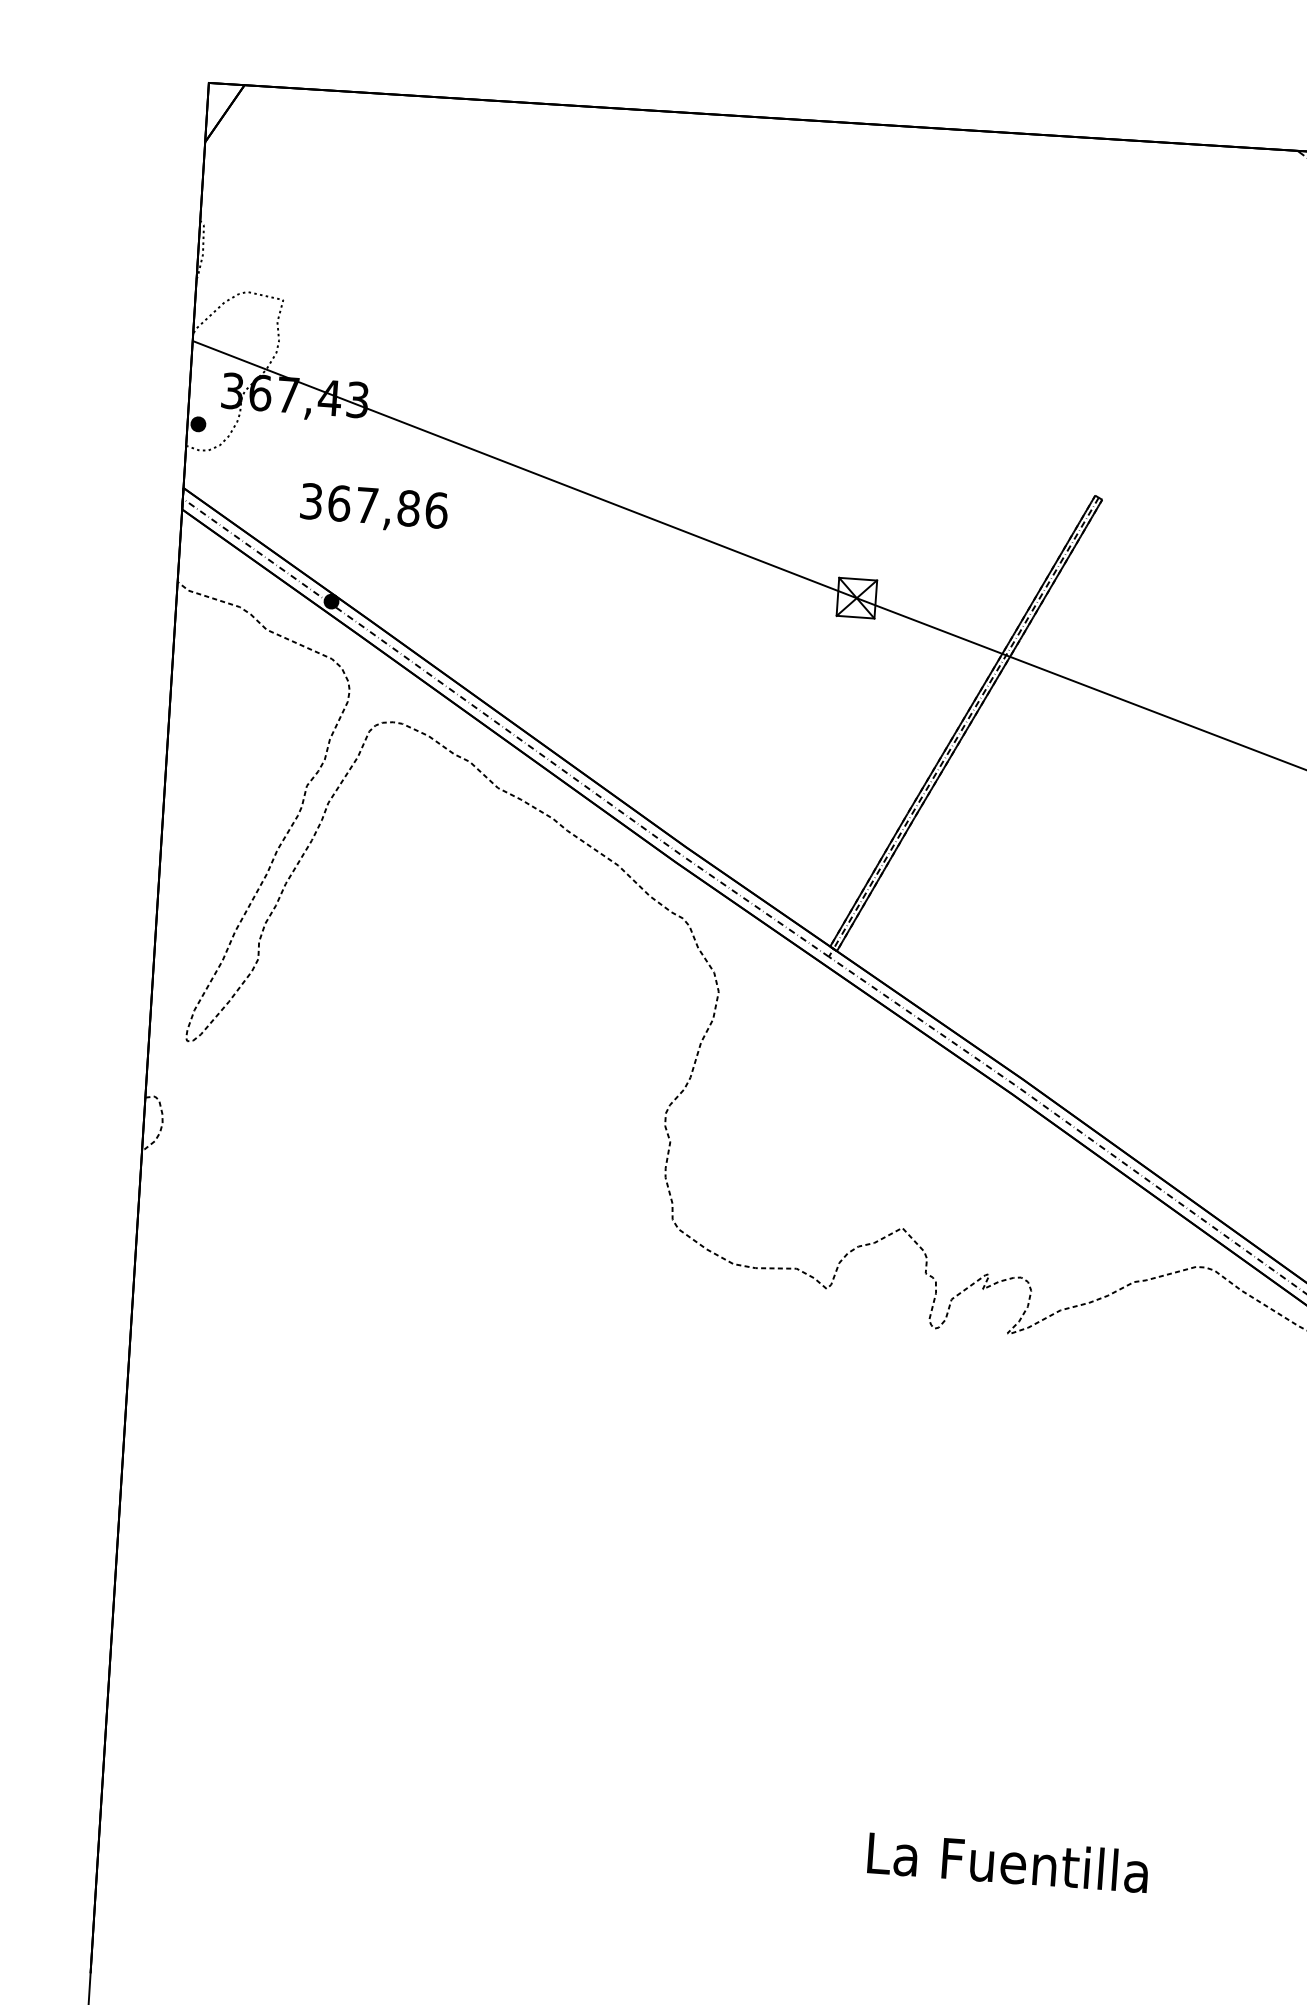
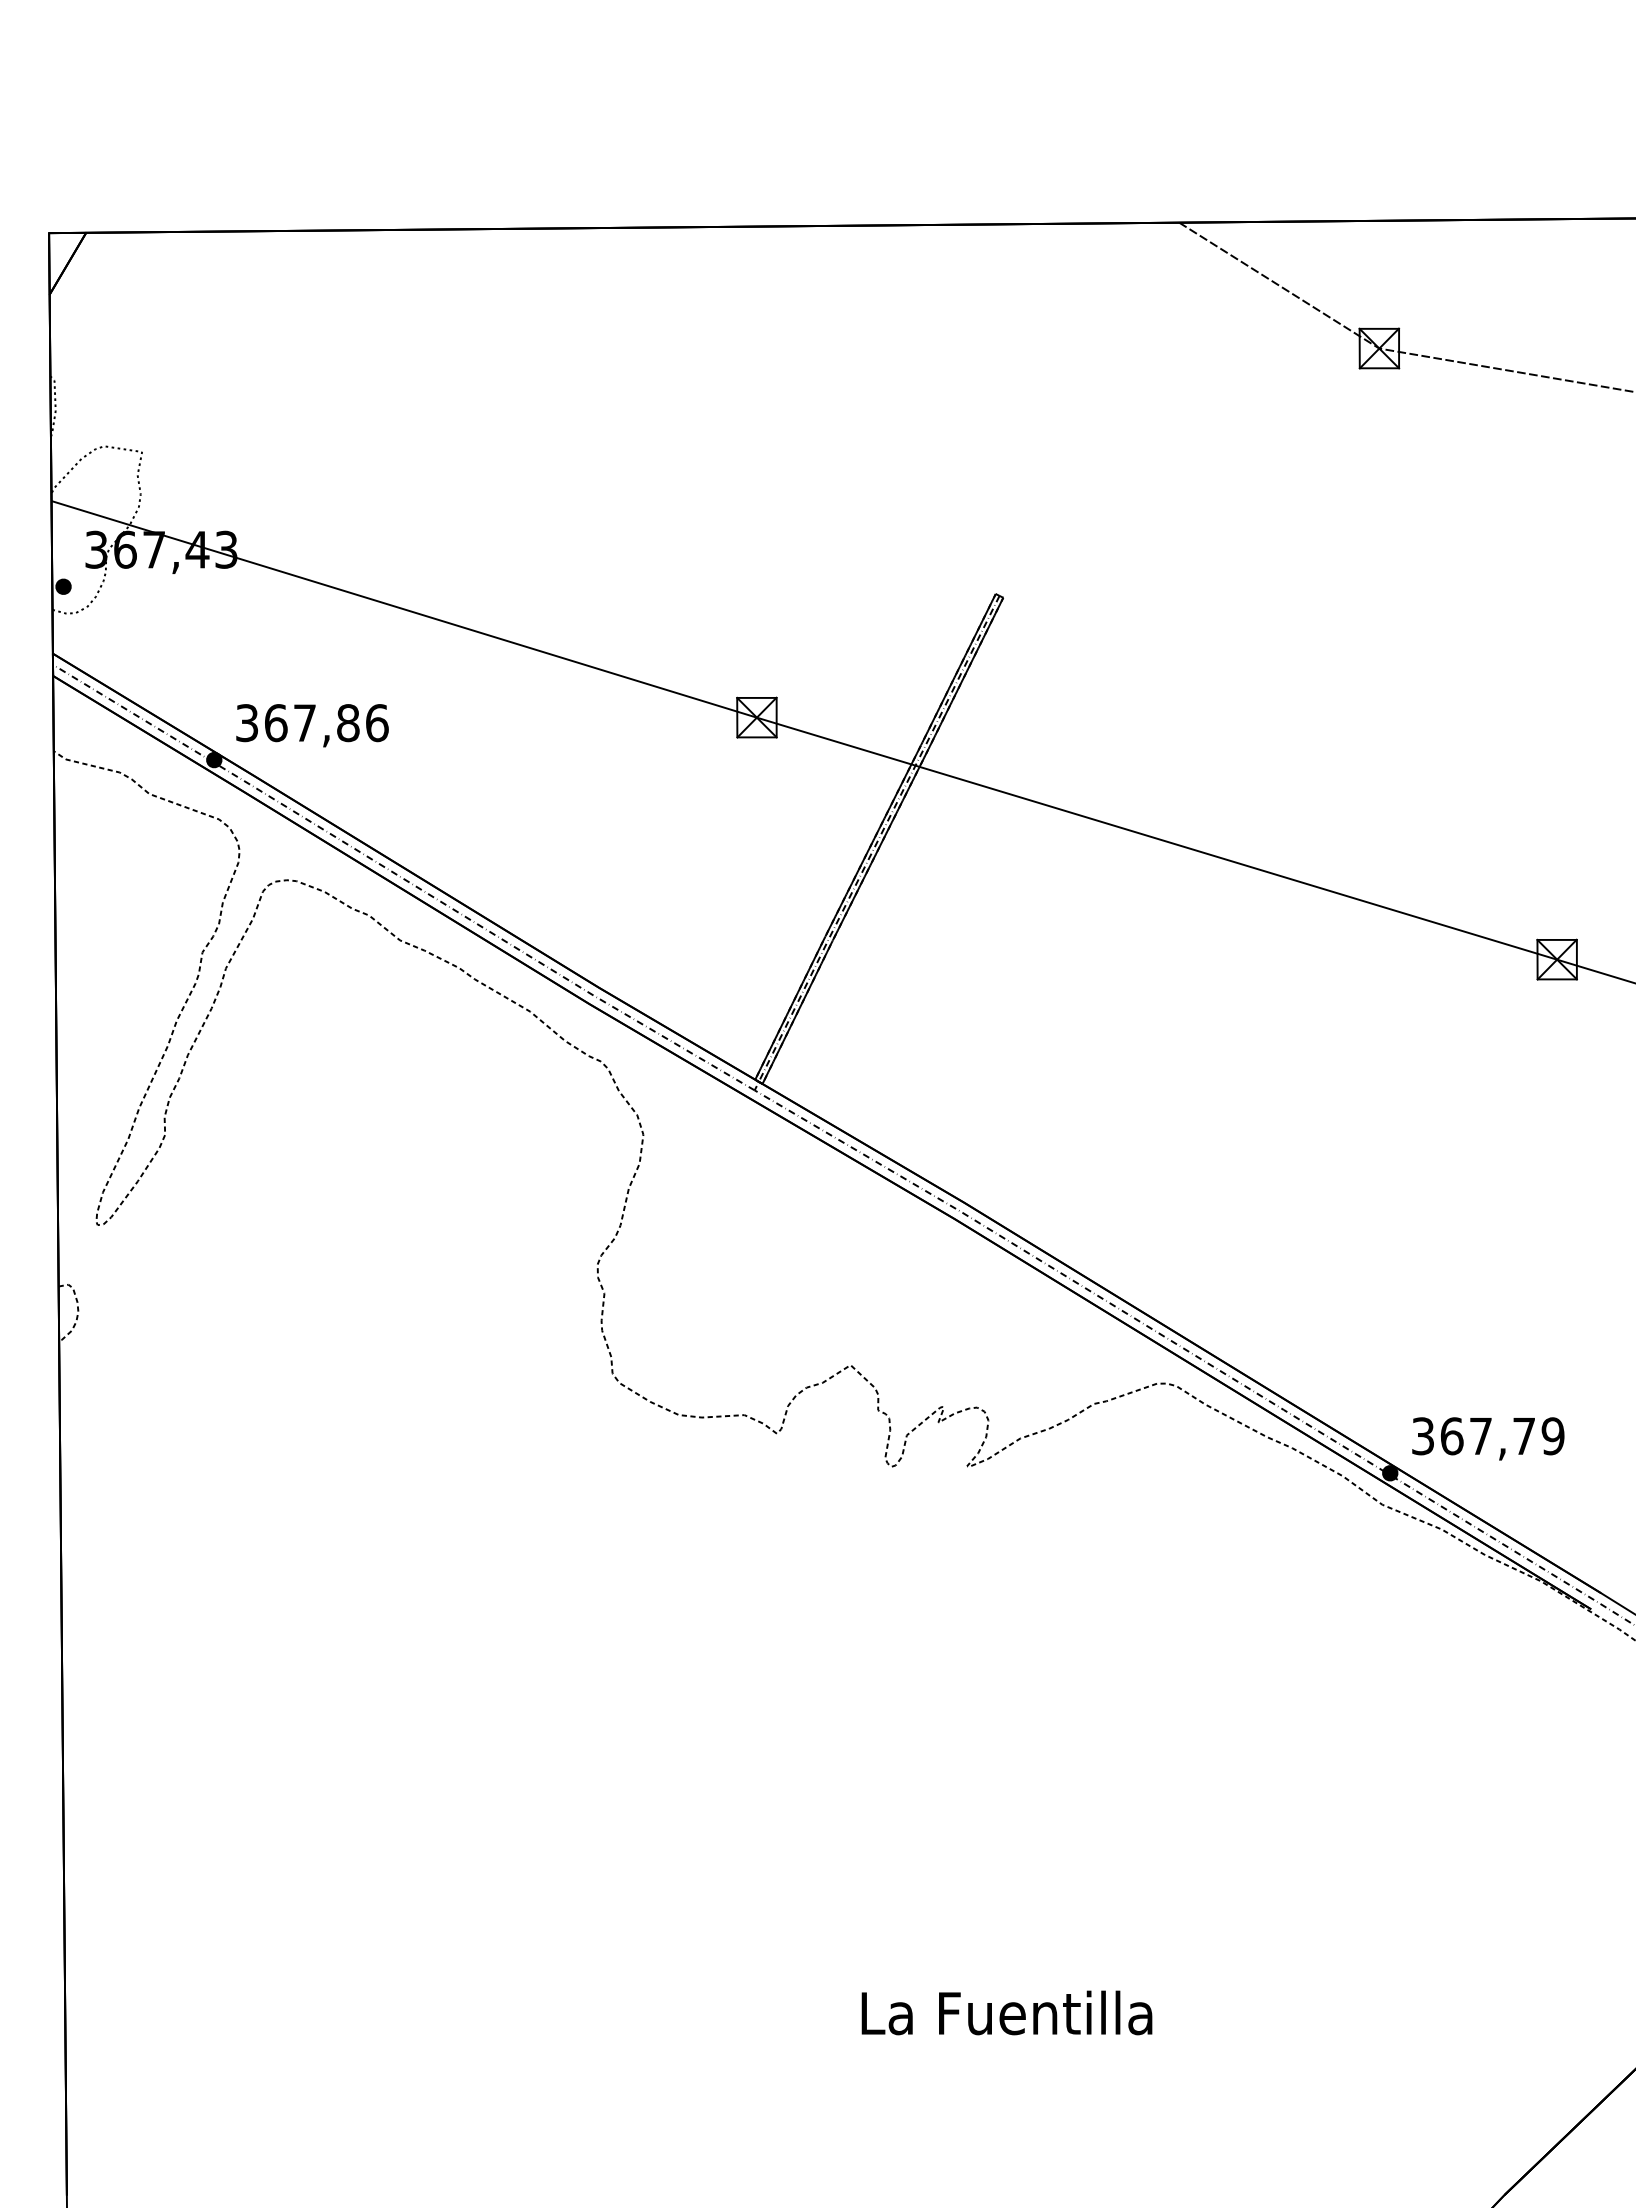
text: (374, 508) -> (312, 725), moved

